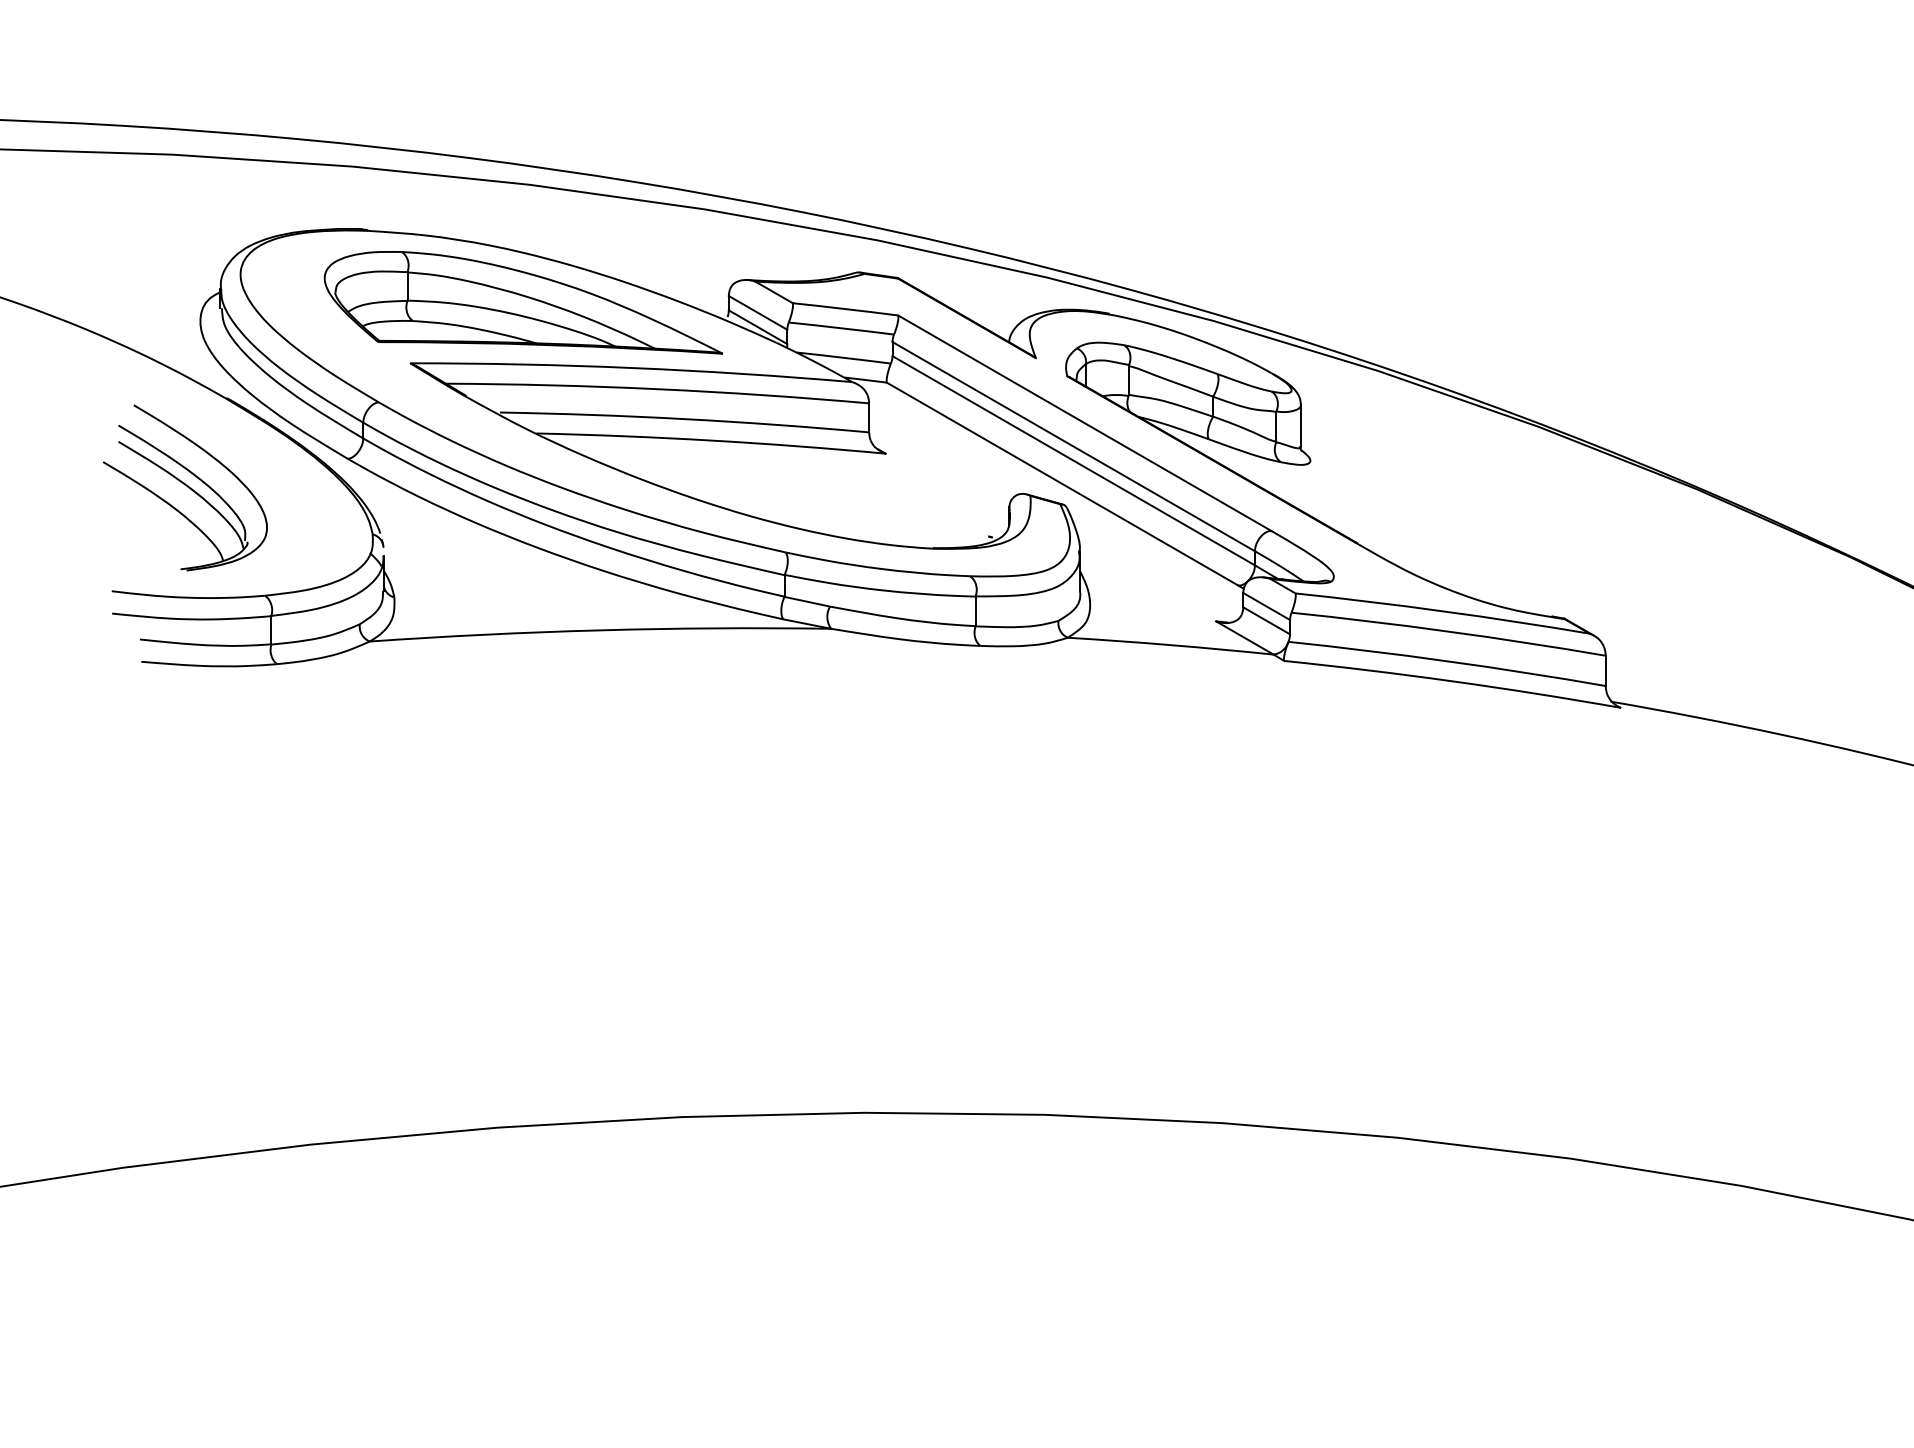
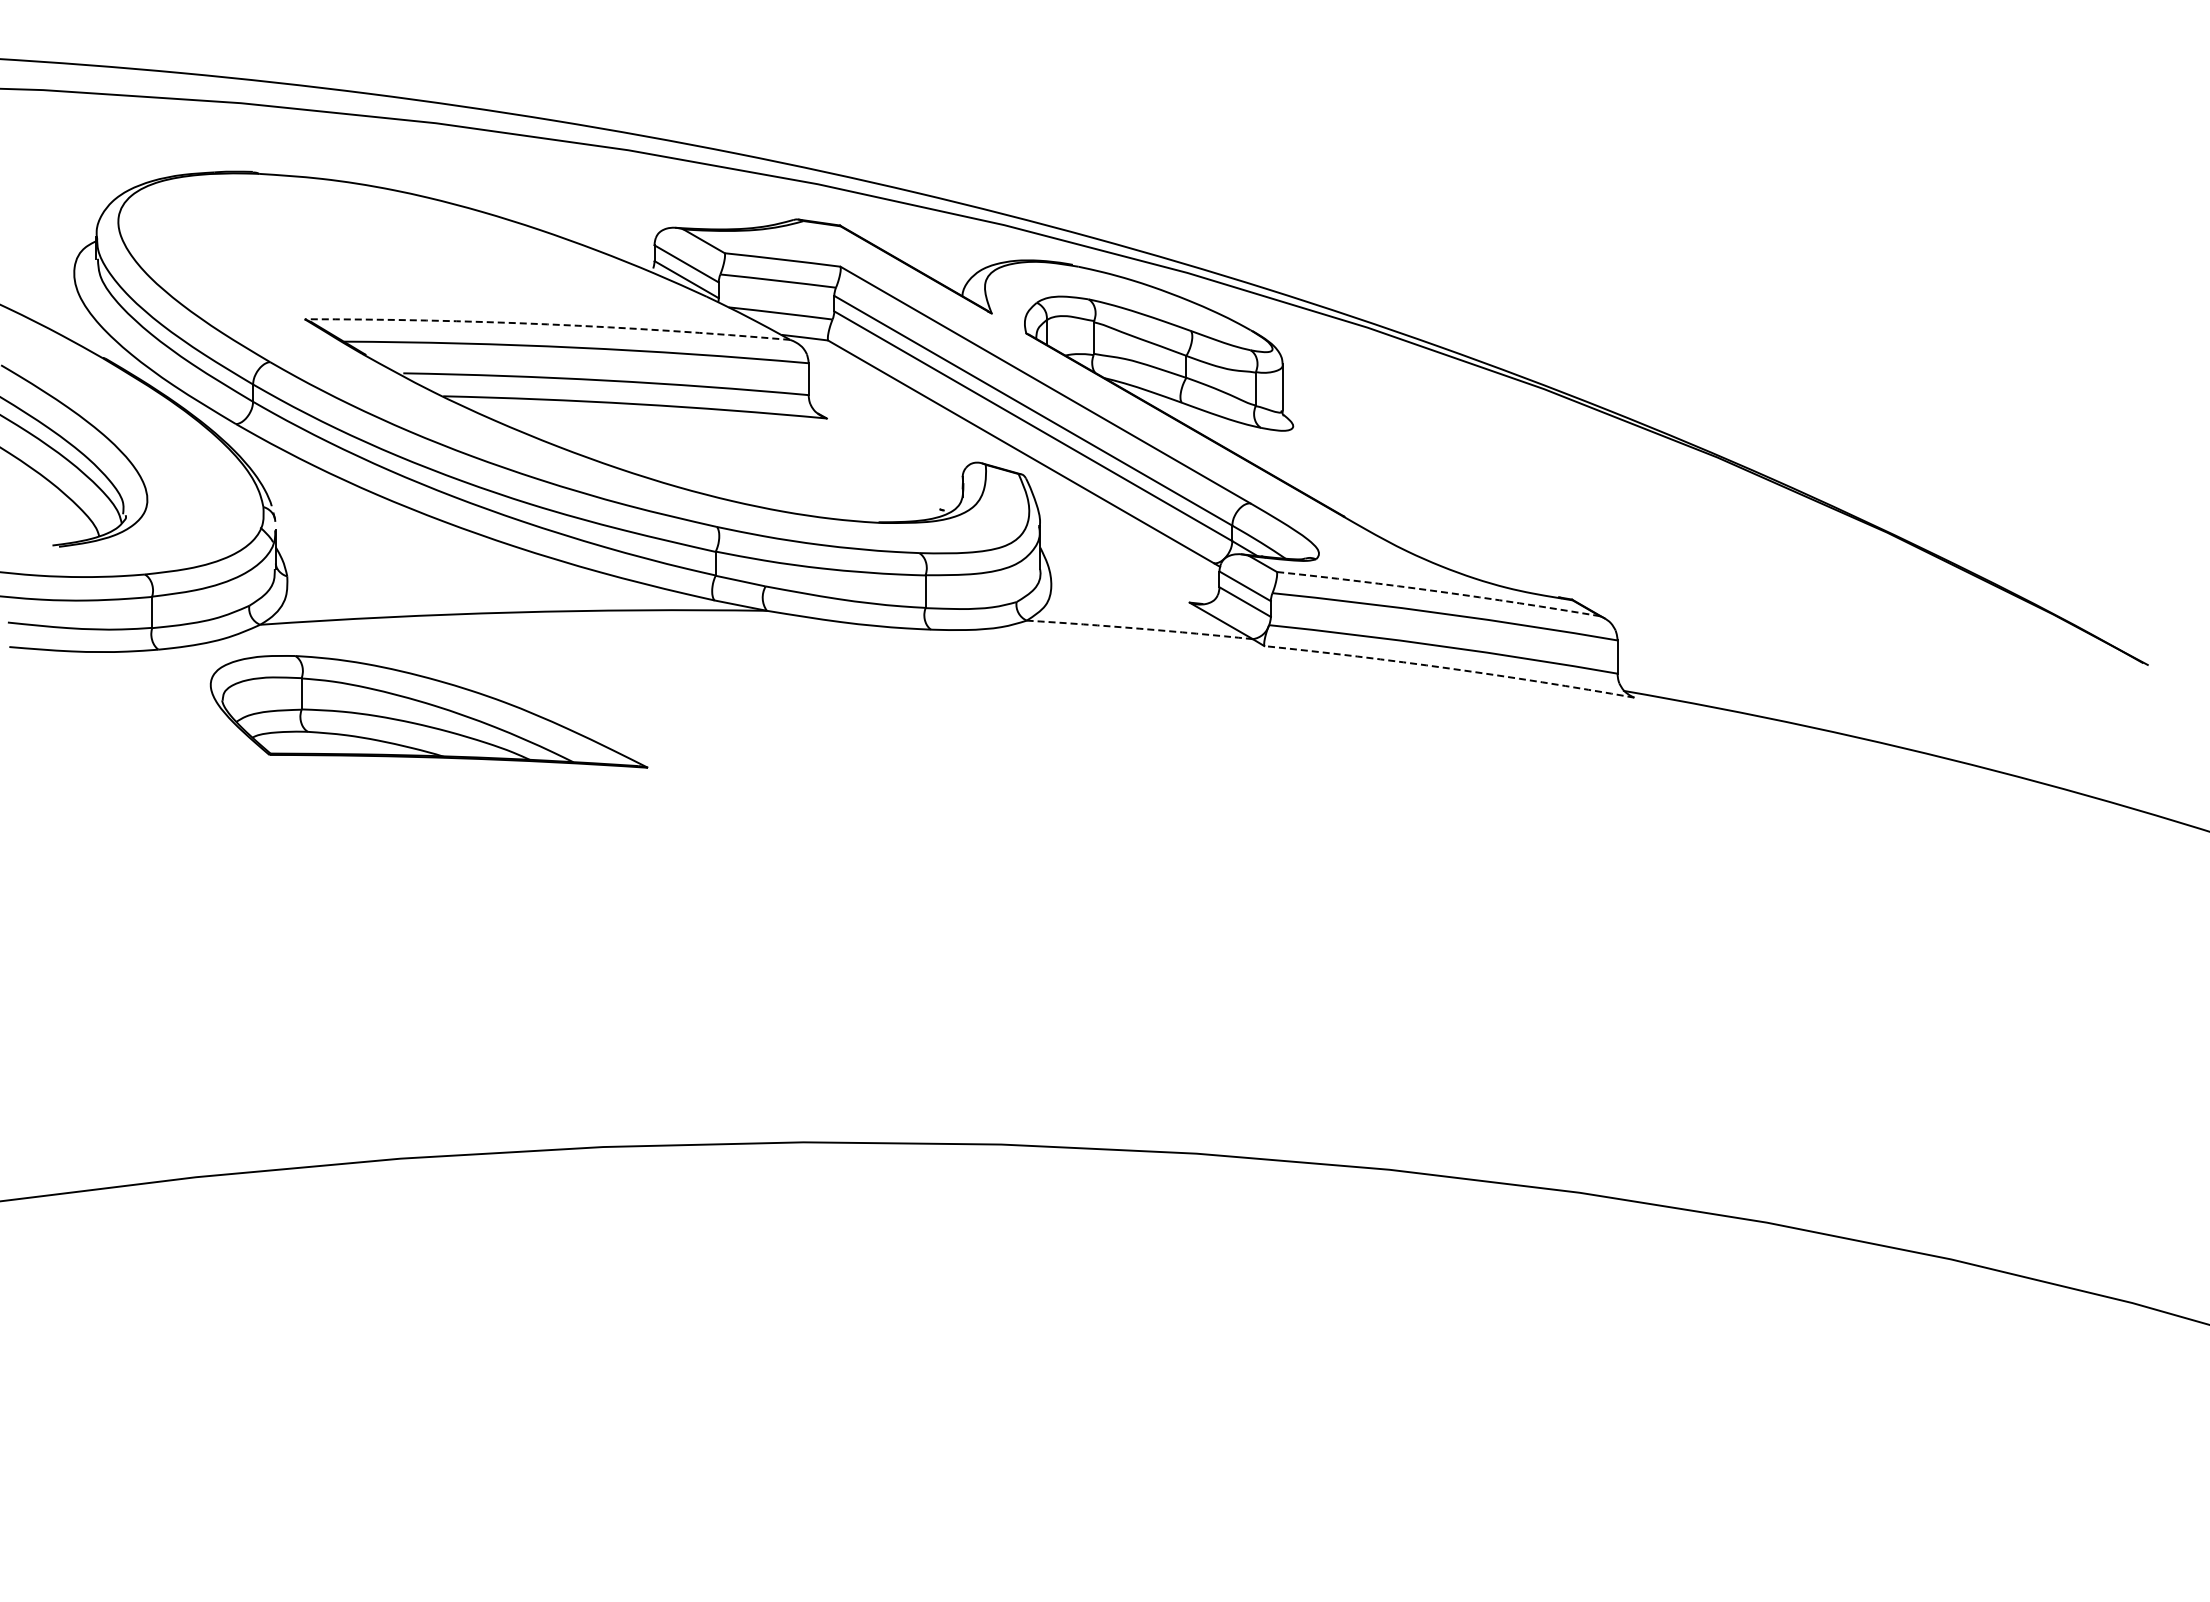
part: (522, 302) -> (428, 711), moved
arc: (631, 368) -> (547, 324), solid -> dashed
arc: (1442, 611) -> (1438, 591), solid -> dashed
arc: (1170, 644) -> (1139, 628), solid -> dashed
arc: (1452, 681) -> (1449, 668), solid -> dashed

